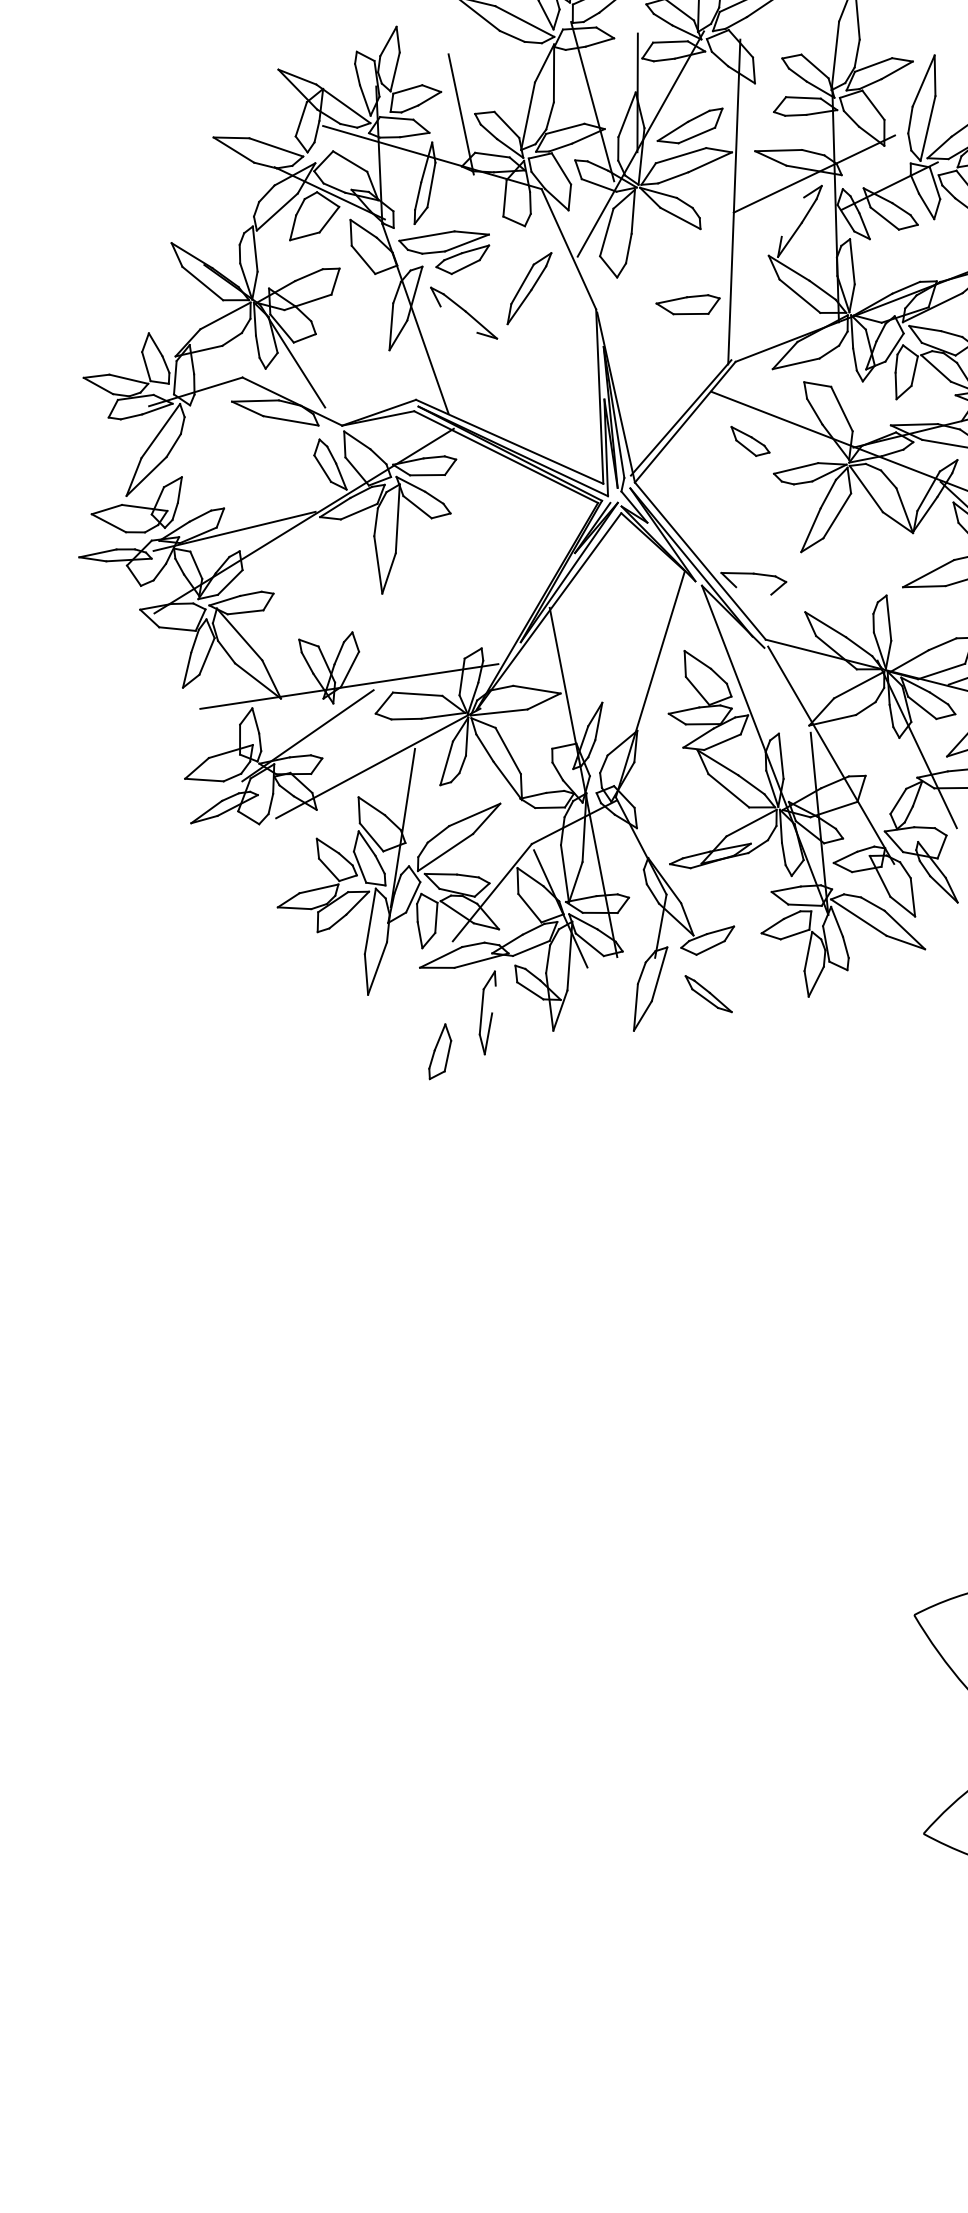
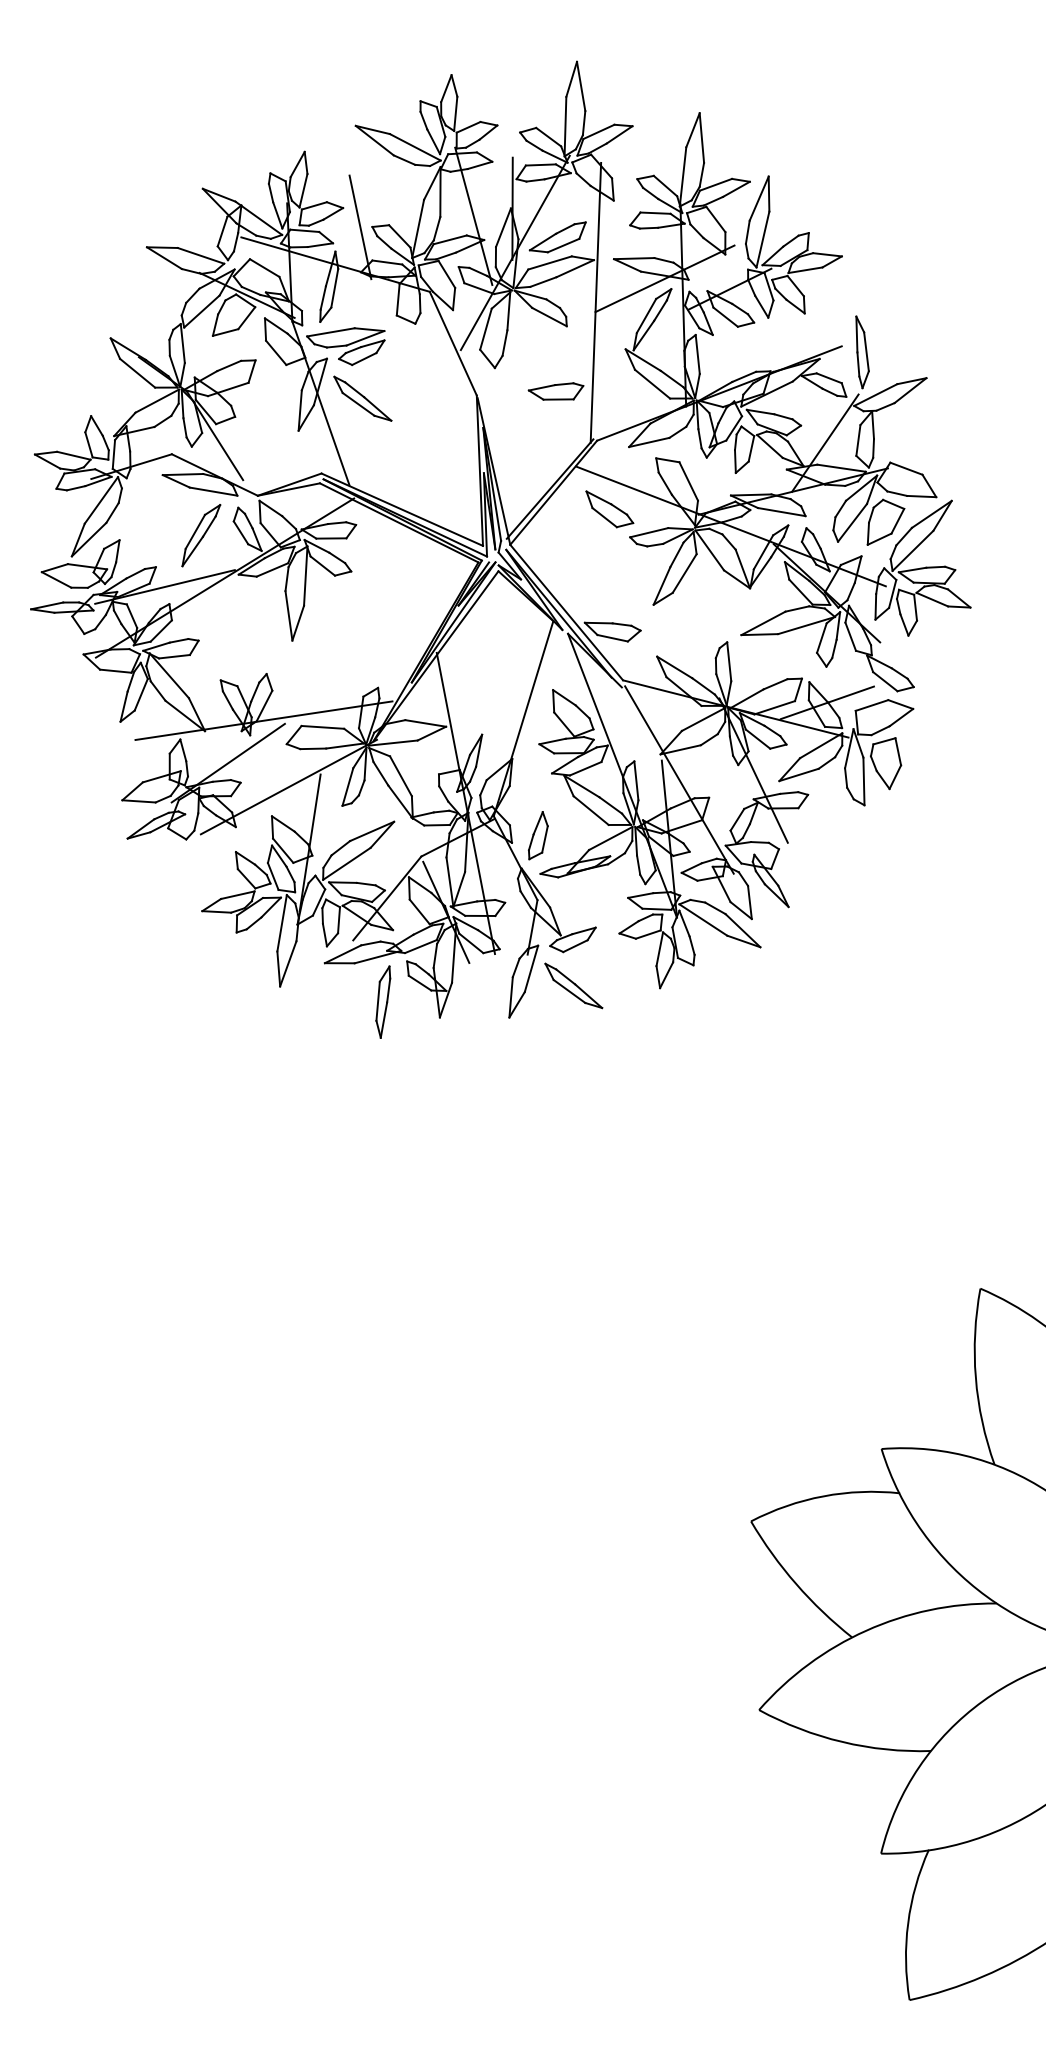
line: (792, 216) -> (646, 315), added
part: (529, 288) -> (201, 535), moved
line: (458, 318) -> (358, 403), added
part: (750, 441) -> (609, 509), size x1.43
line: (753, 591) -> (612, 638), added
part: (708, 993) -> (573, 985), size x1.43
line: (493, 999) -> (388, 990), added
part: (439, 1051) -> (537, 835), moved

